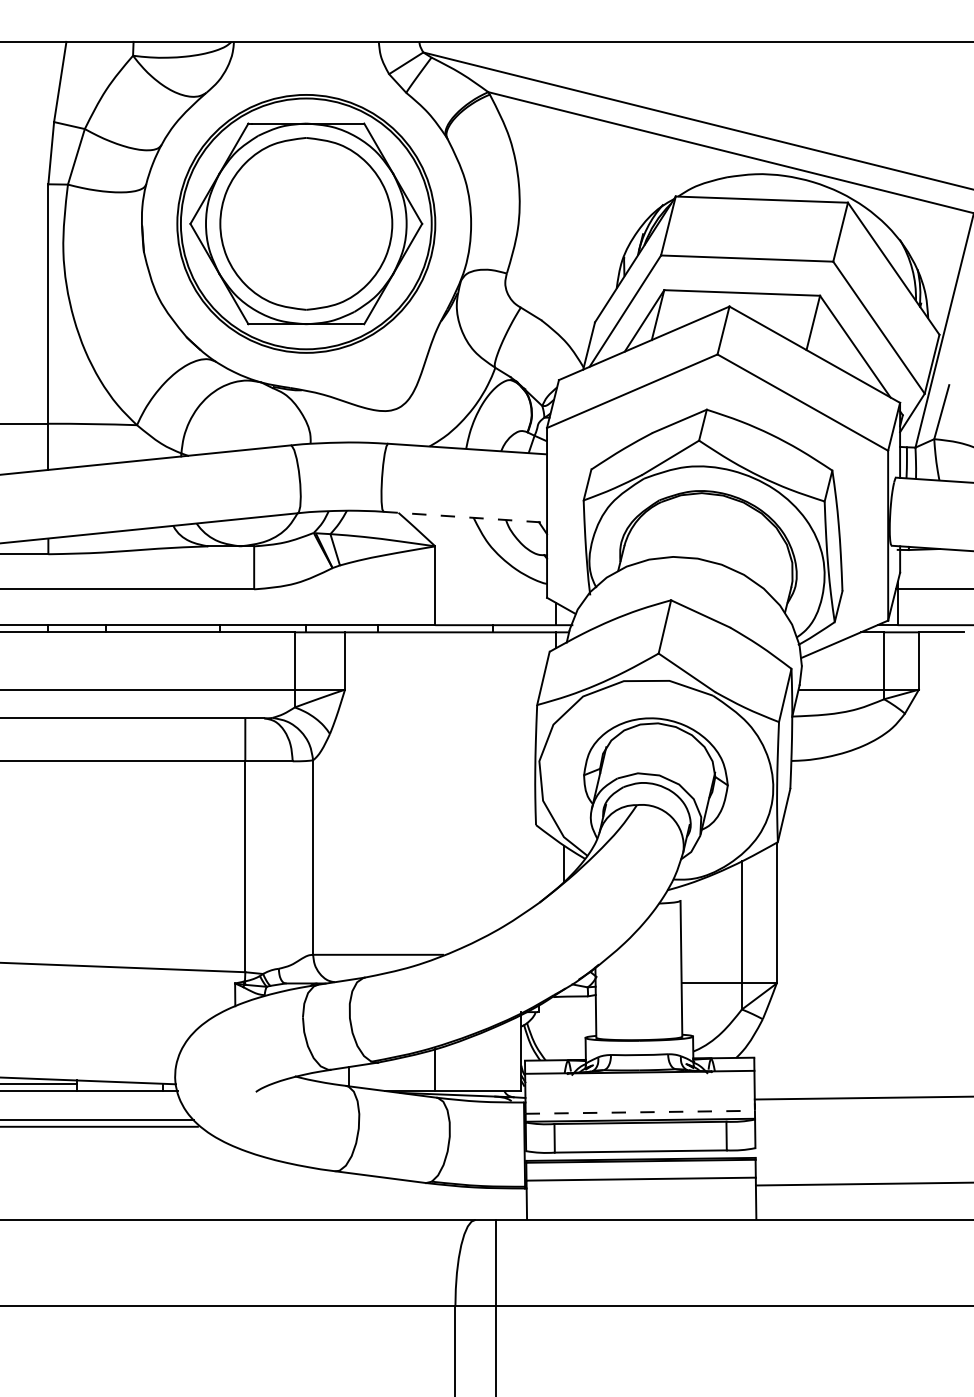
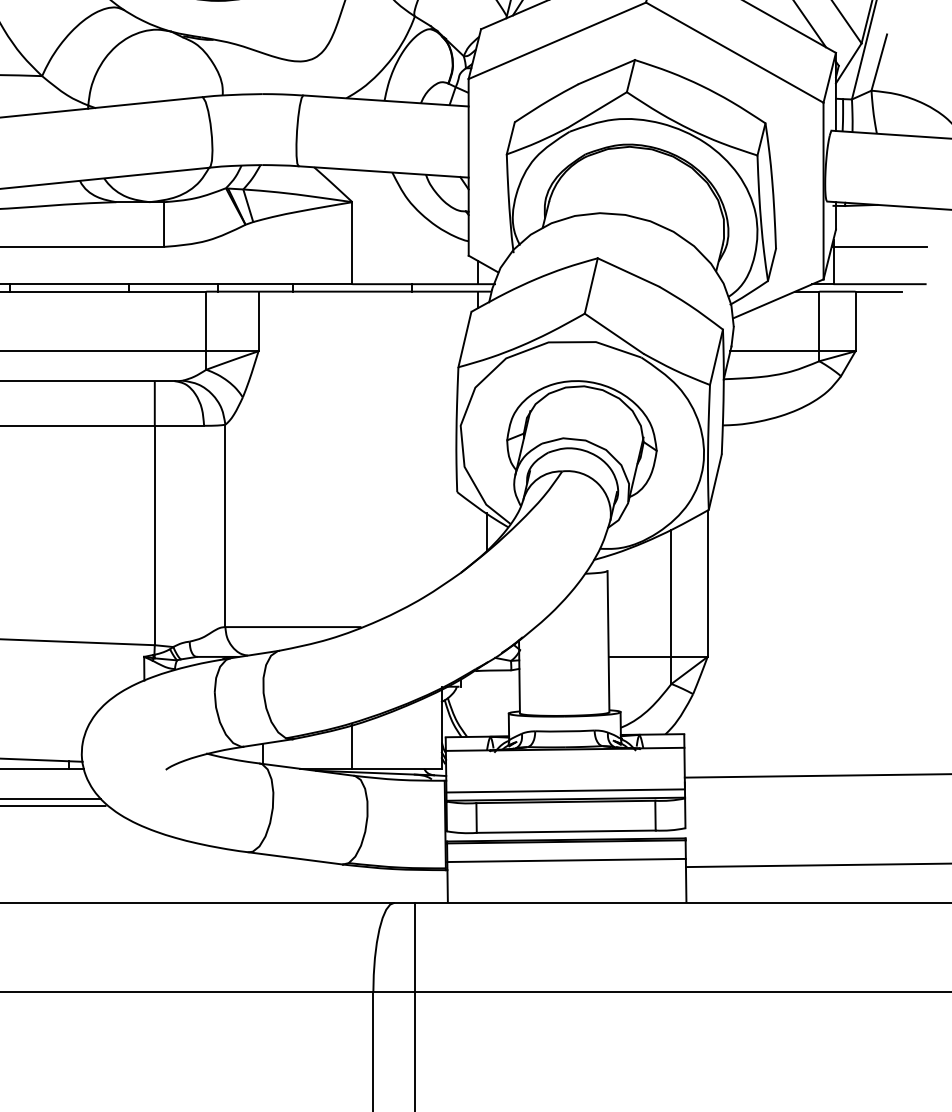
line: (465, 517) -> (383, 172), dashed -> solid
line: (640, 1112) -> (565, 791), dashed -> solid

